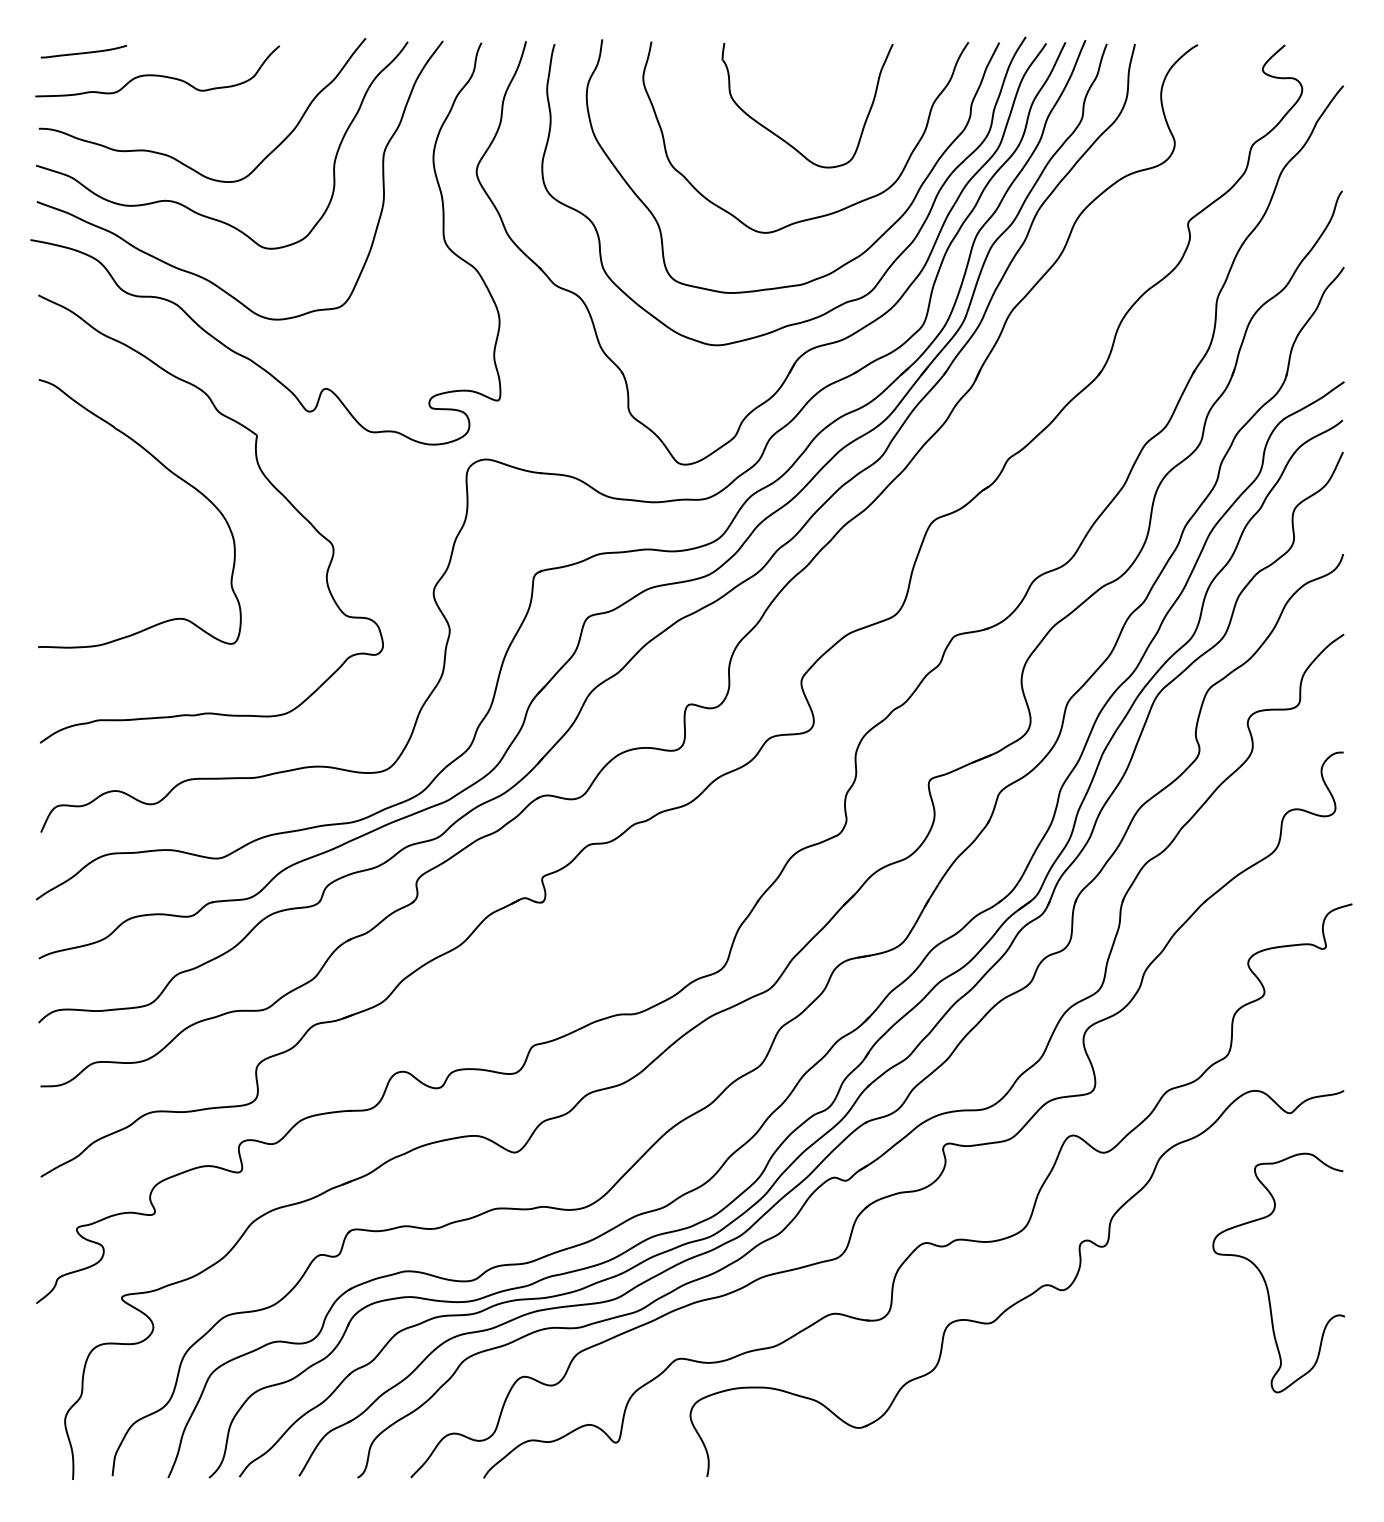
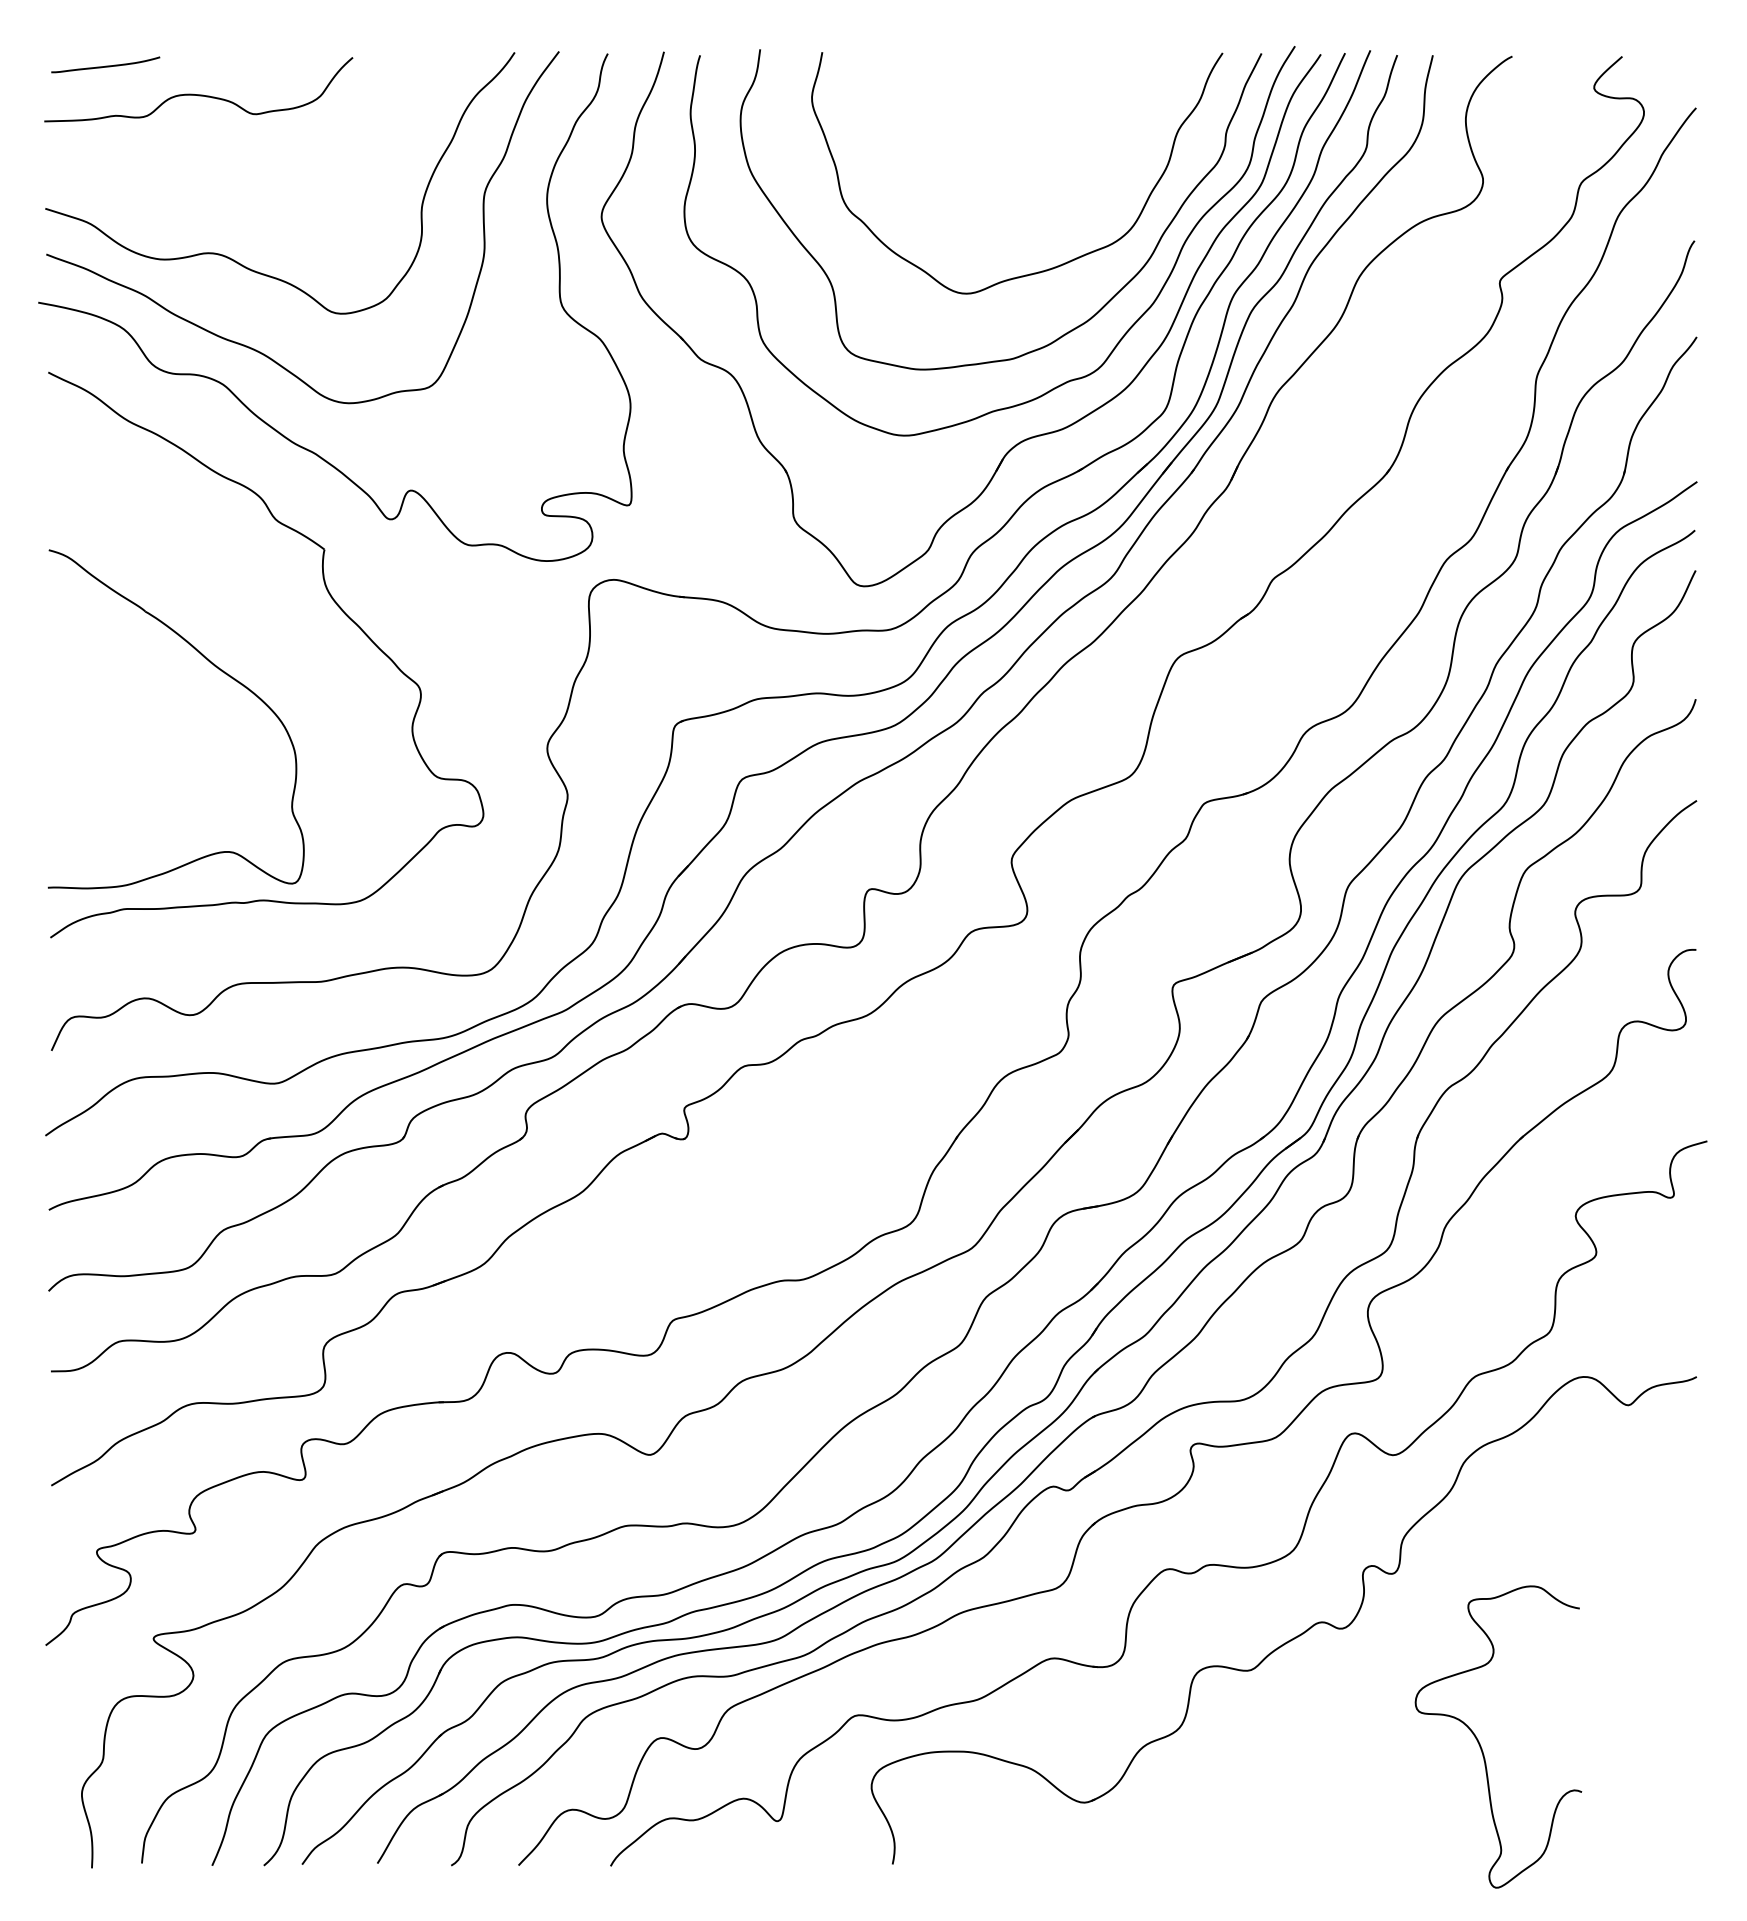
part: (781, 137) -> (986, 173), removed
curve: (175, 158) -> (221, 199), removed
part: (170, 472) -> (215, 667), moved
curve: (1264, 1278) -> (1480, 1743), moved

